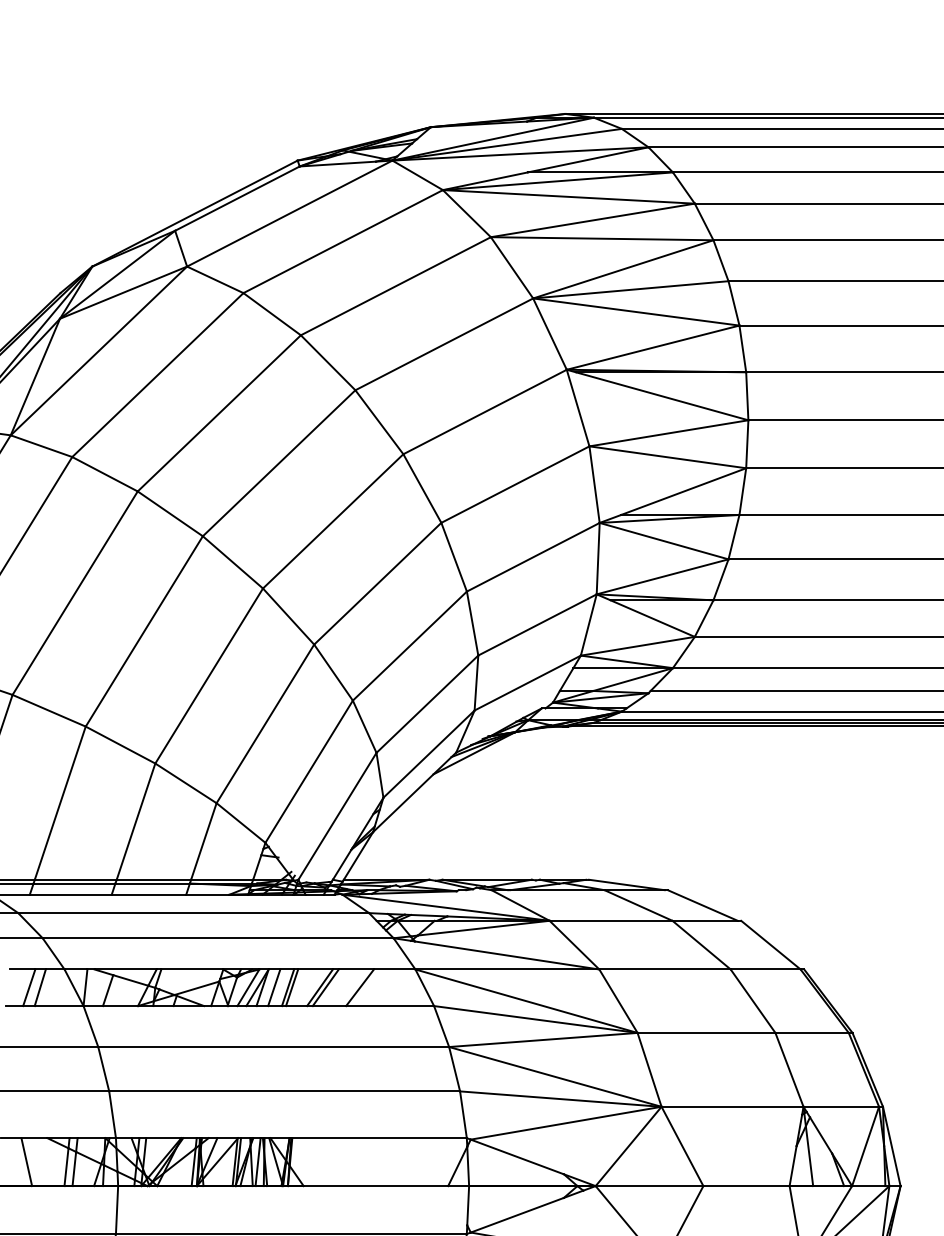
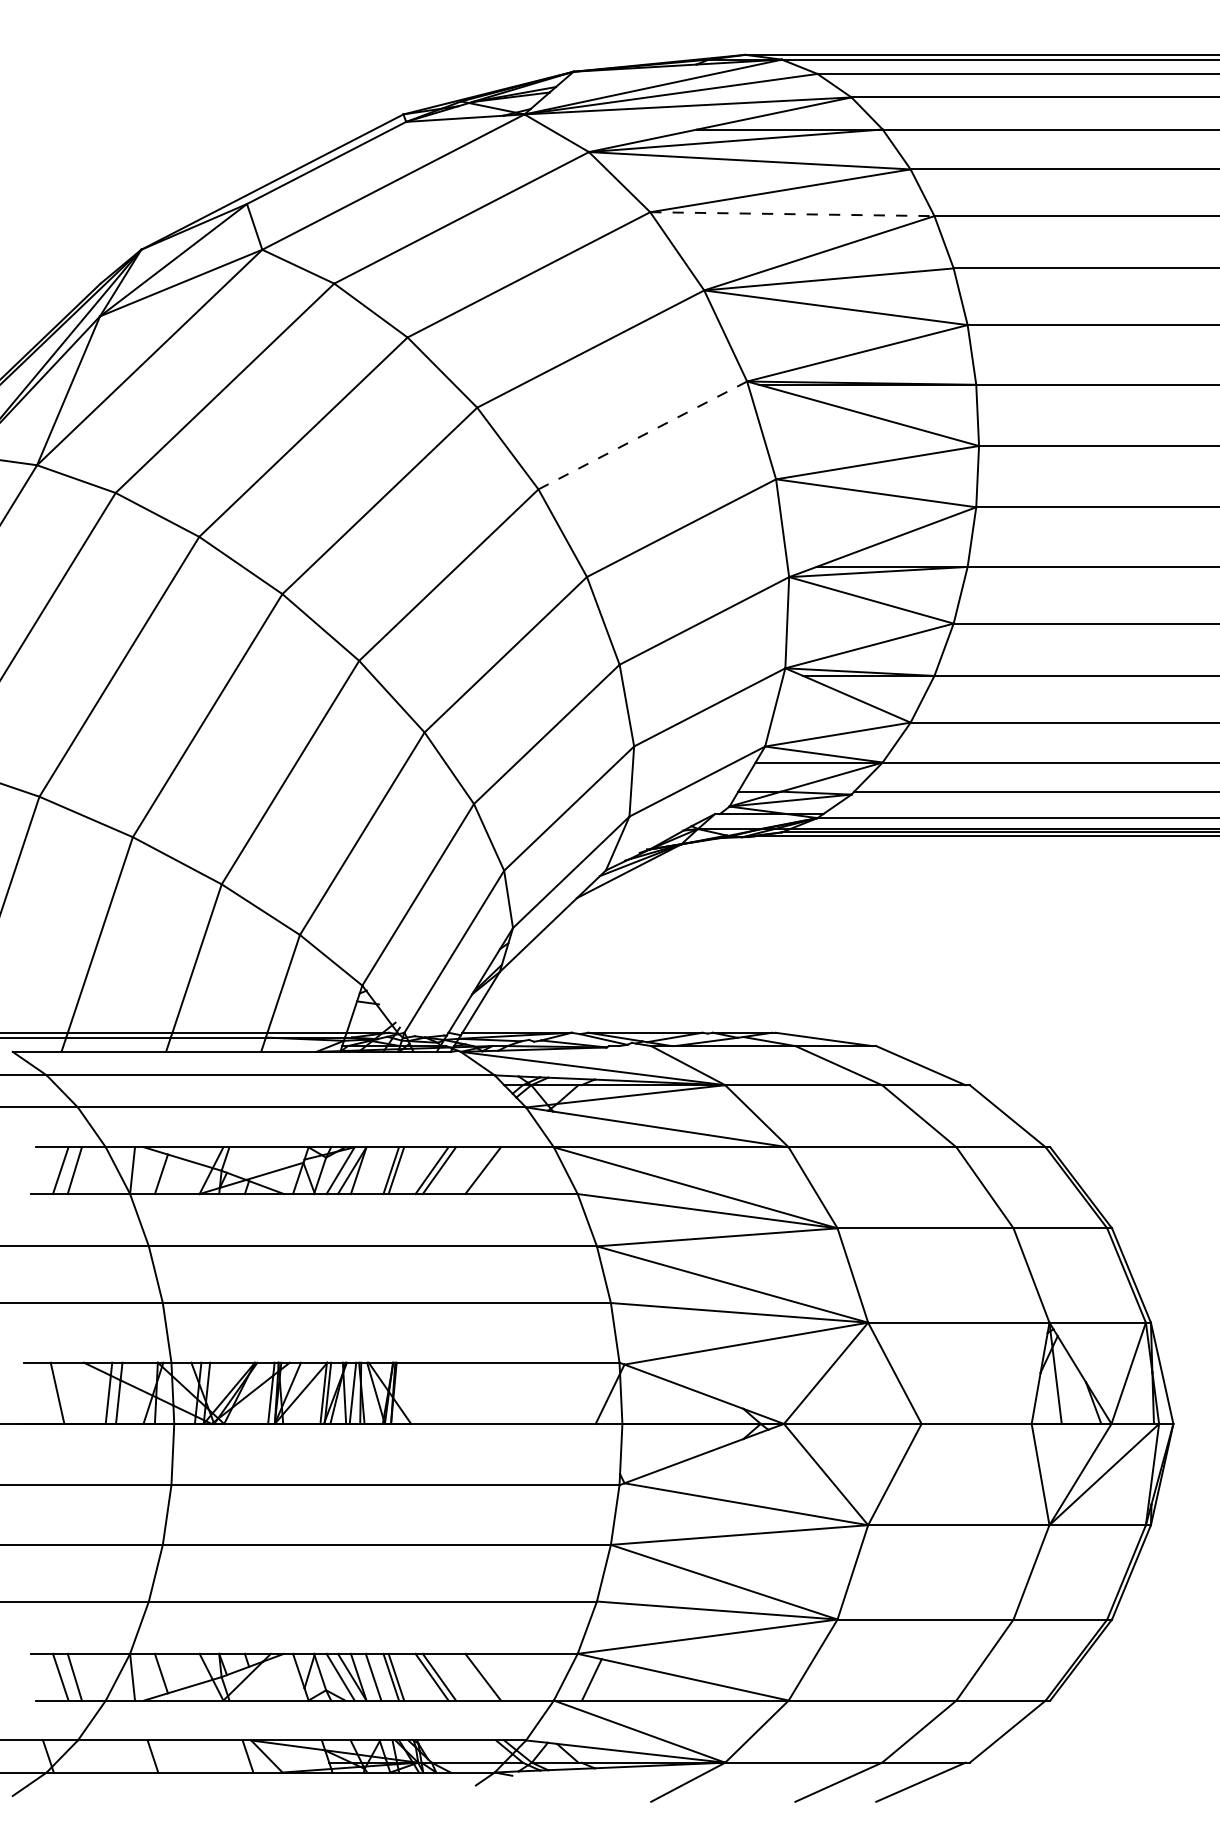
line: (602, 238) -> (792, 214), solid -> dashed
line: (484, 412) -> (642, 435), solid -> dashed
line: (274, 987) -> (373, 1170), removed

